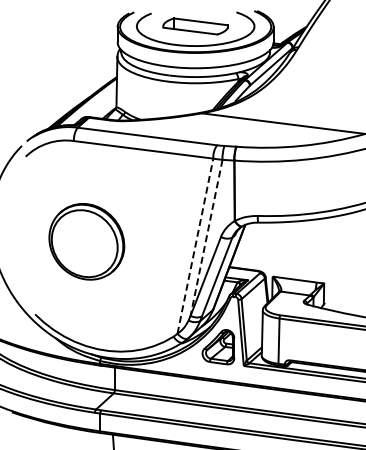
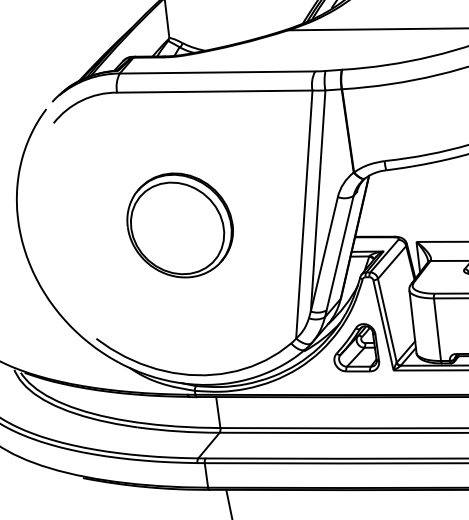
line: (206, 237) -> (317, 200), dashed -> solid
part: (86, 241) -> (179, 225), moved
line: (195, 245) -> (304, 213), dashed -> solid

